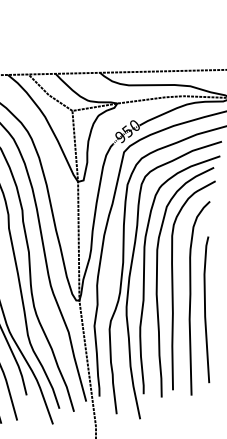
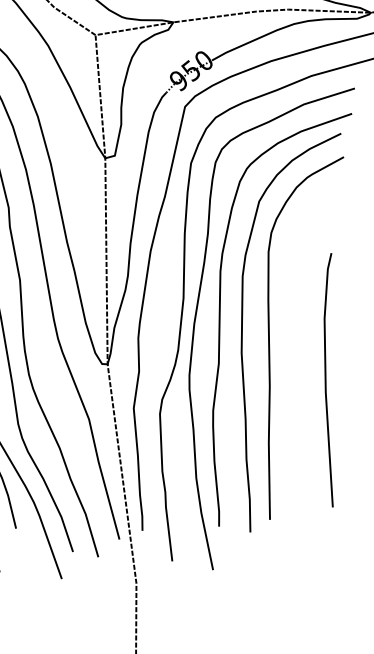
curve: (191, 298) -> (302, 360), removed

